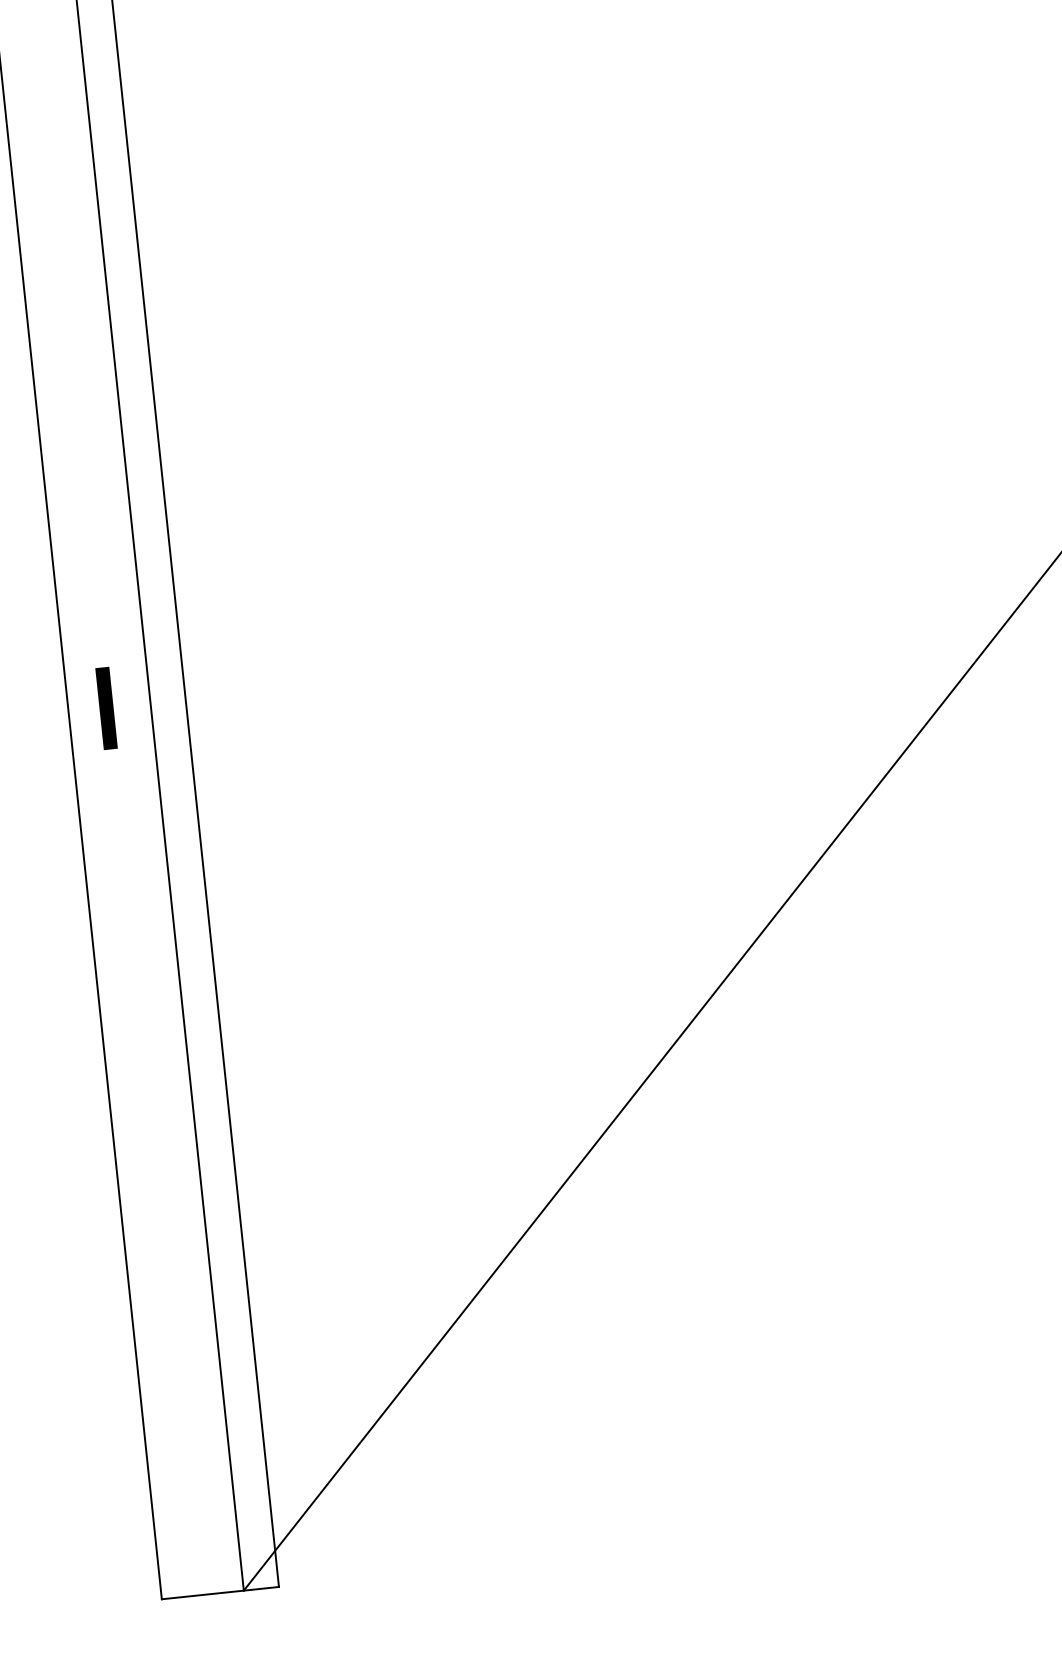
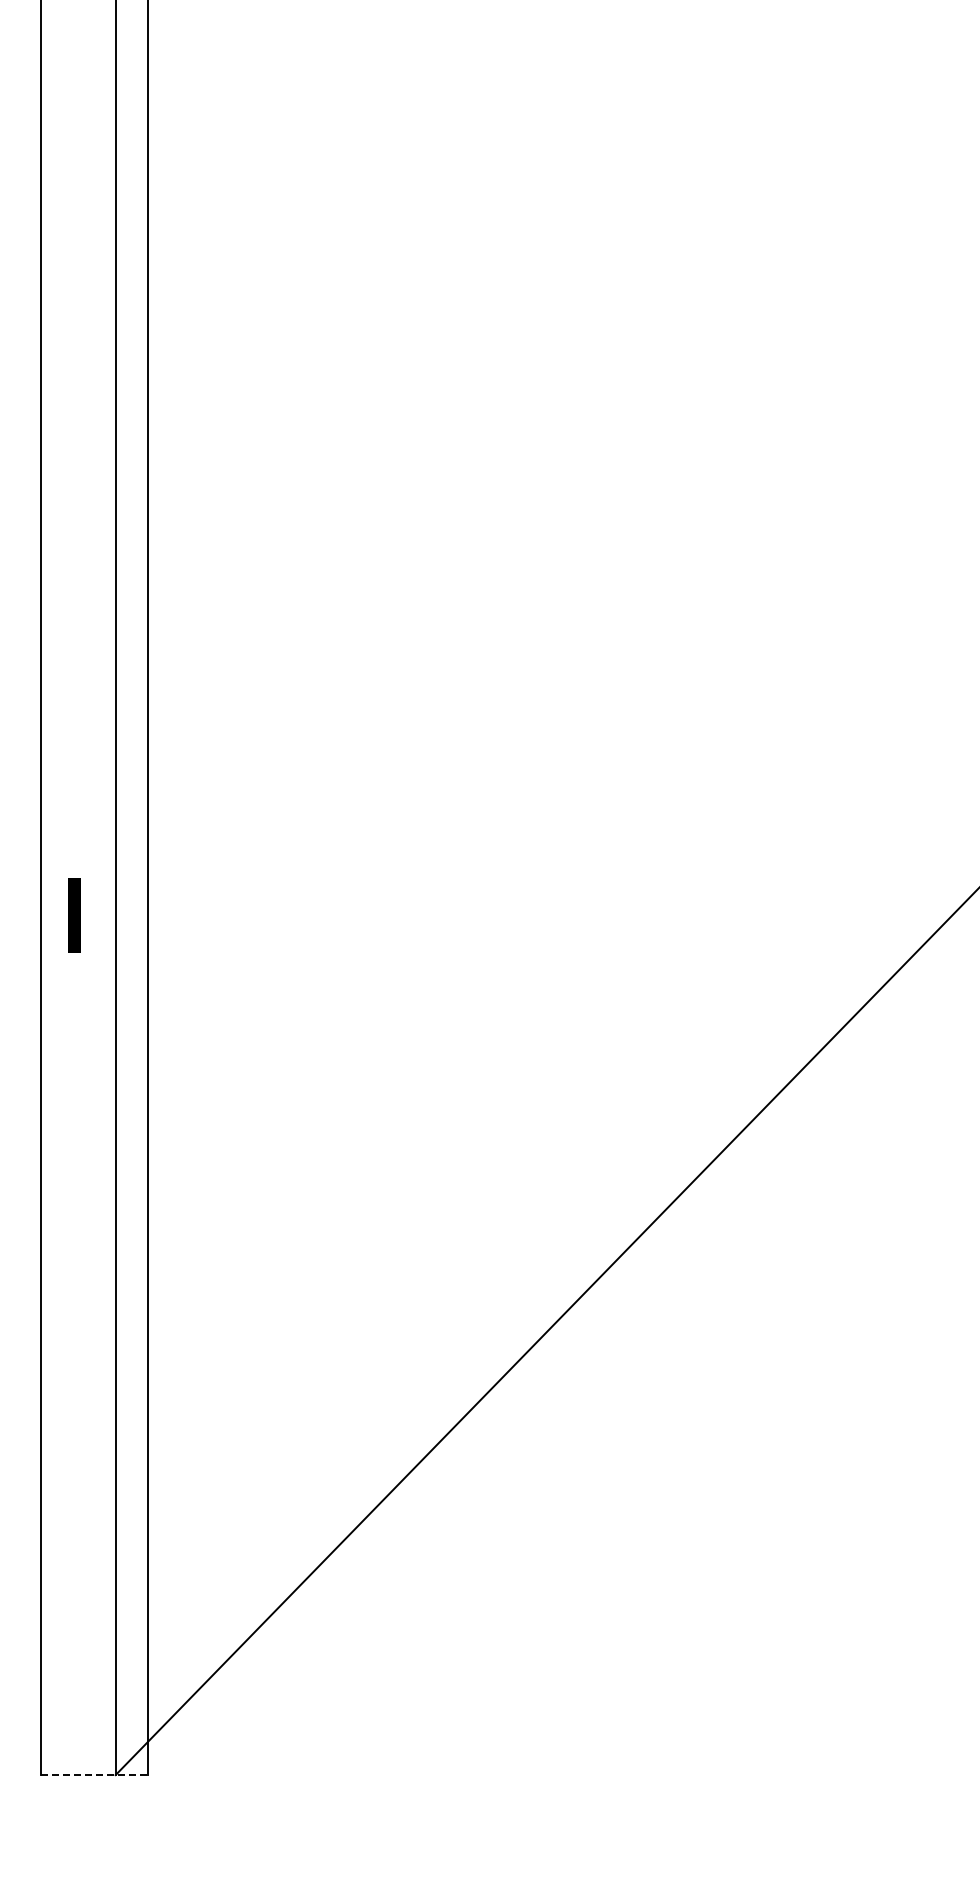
line: (106, 708) -> (74, 915), moved
line: (220, 1593) -> (94, 1775), solid -> dashed

